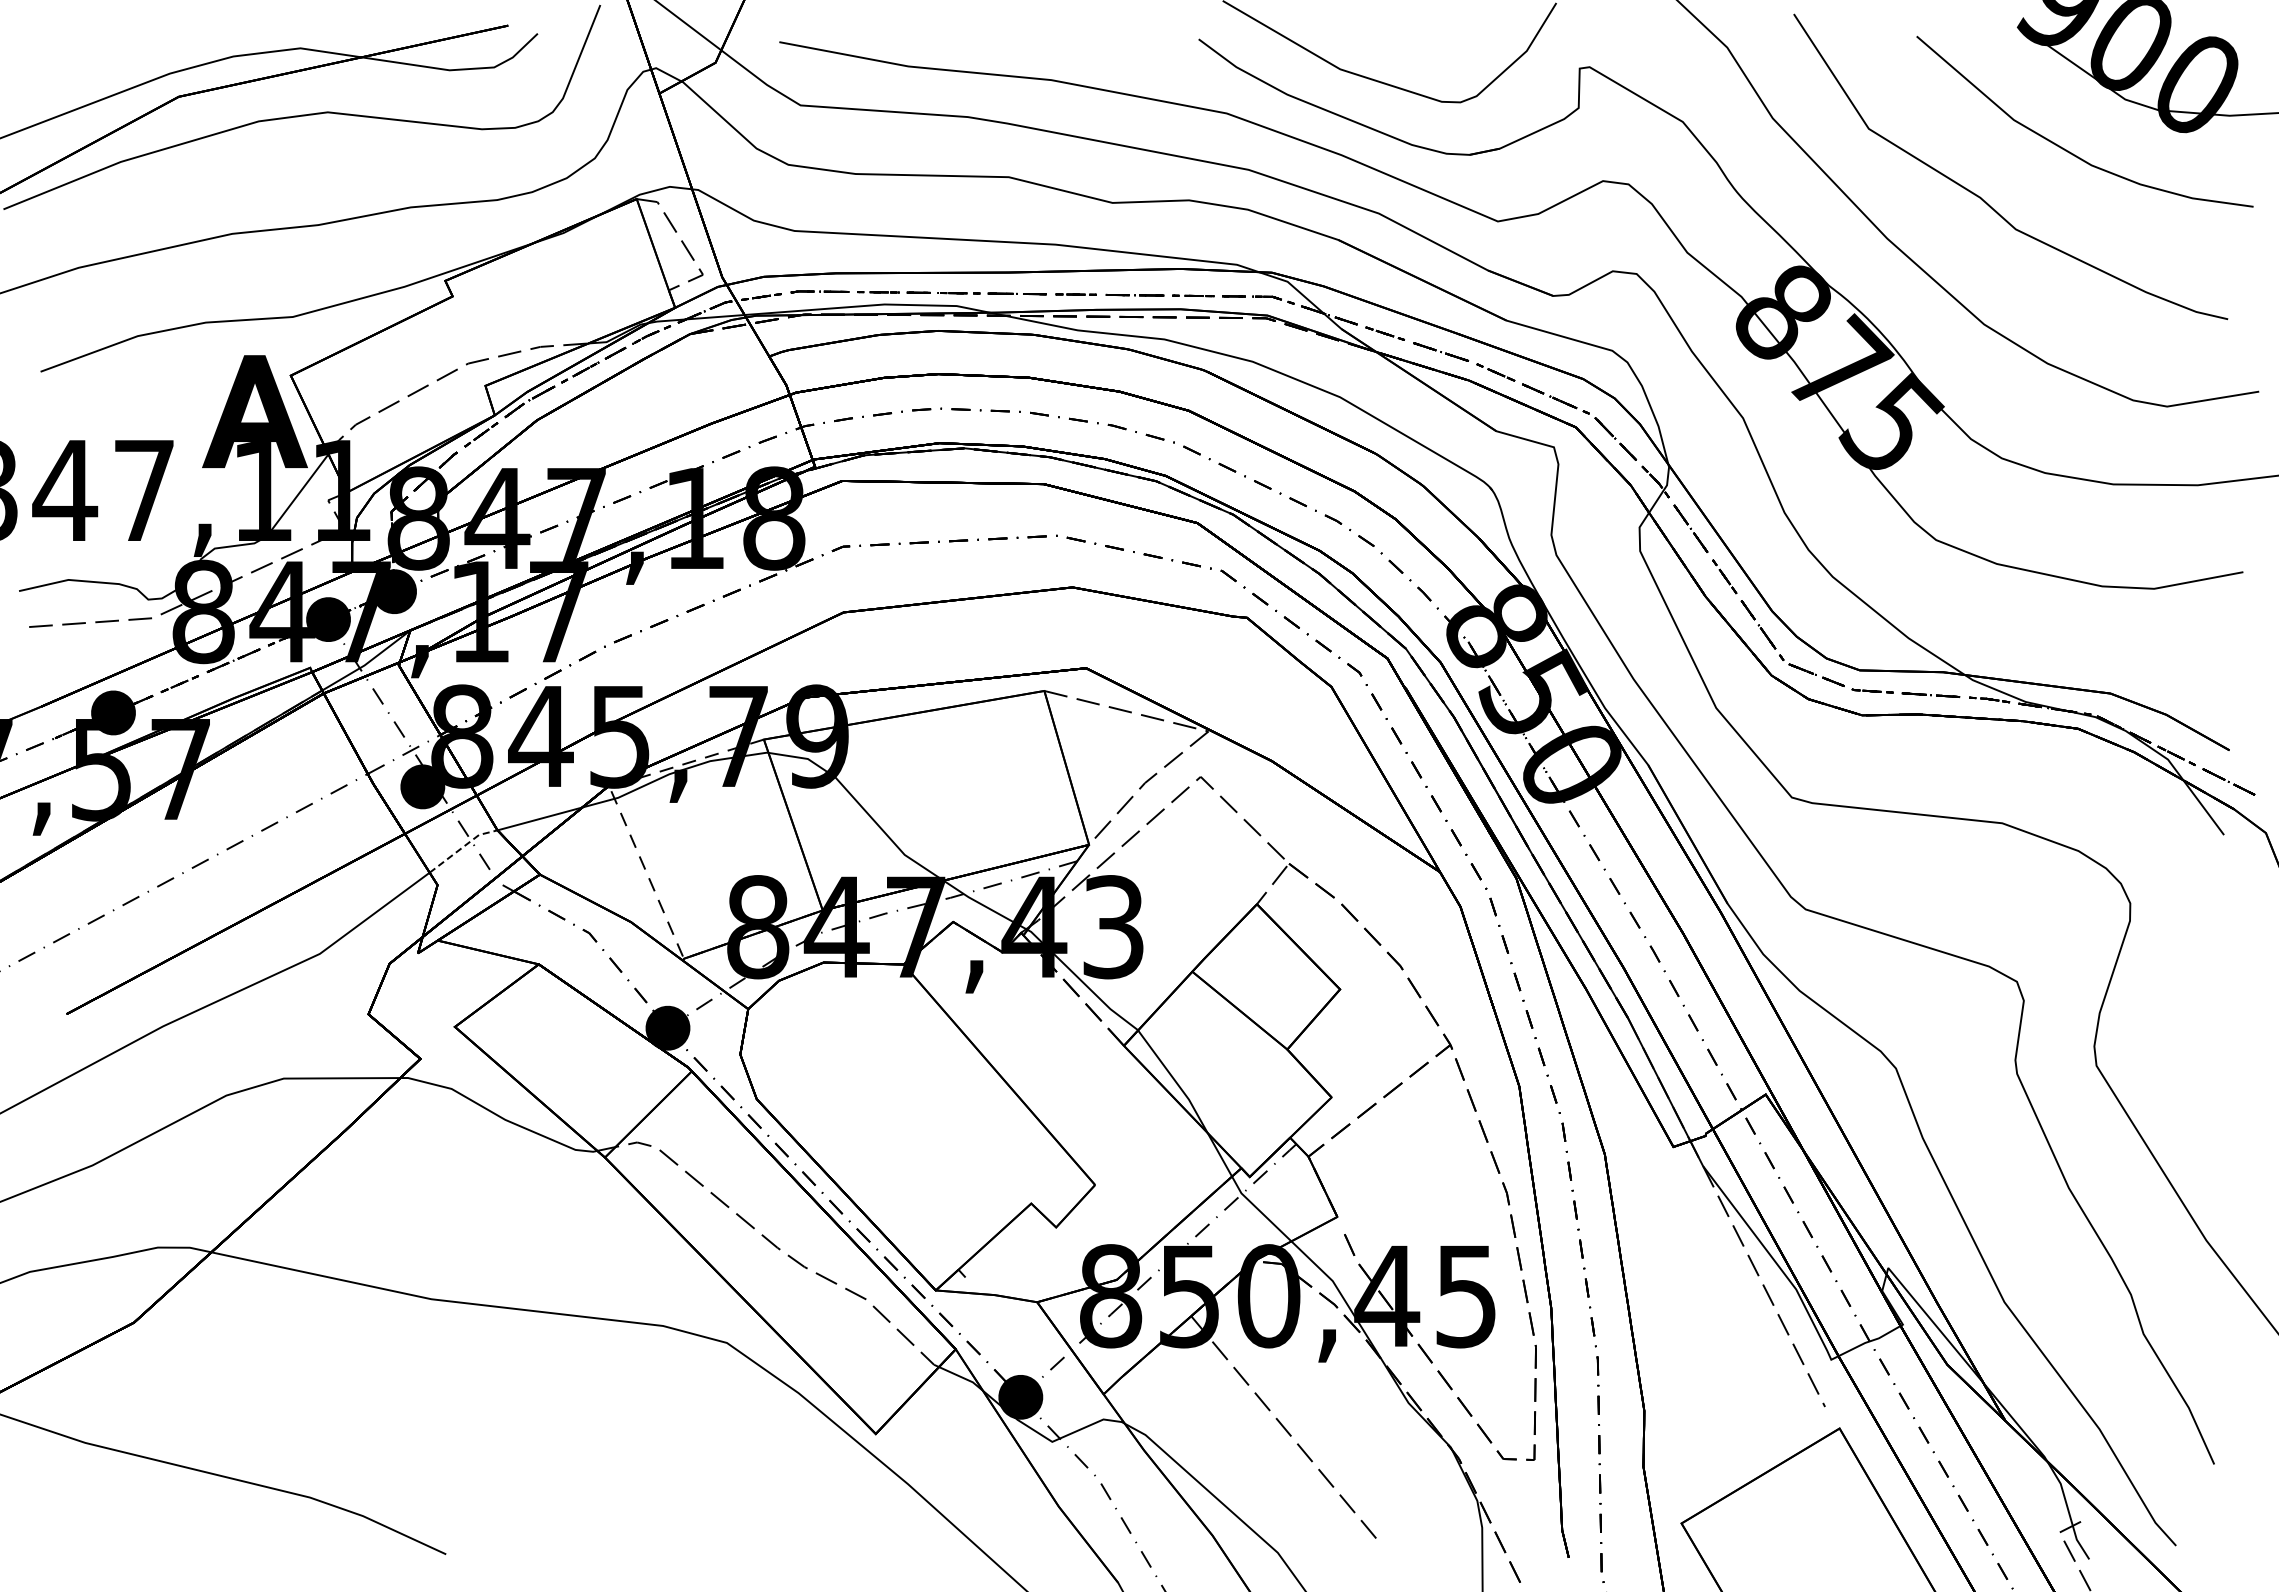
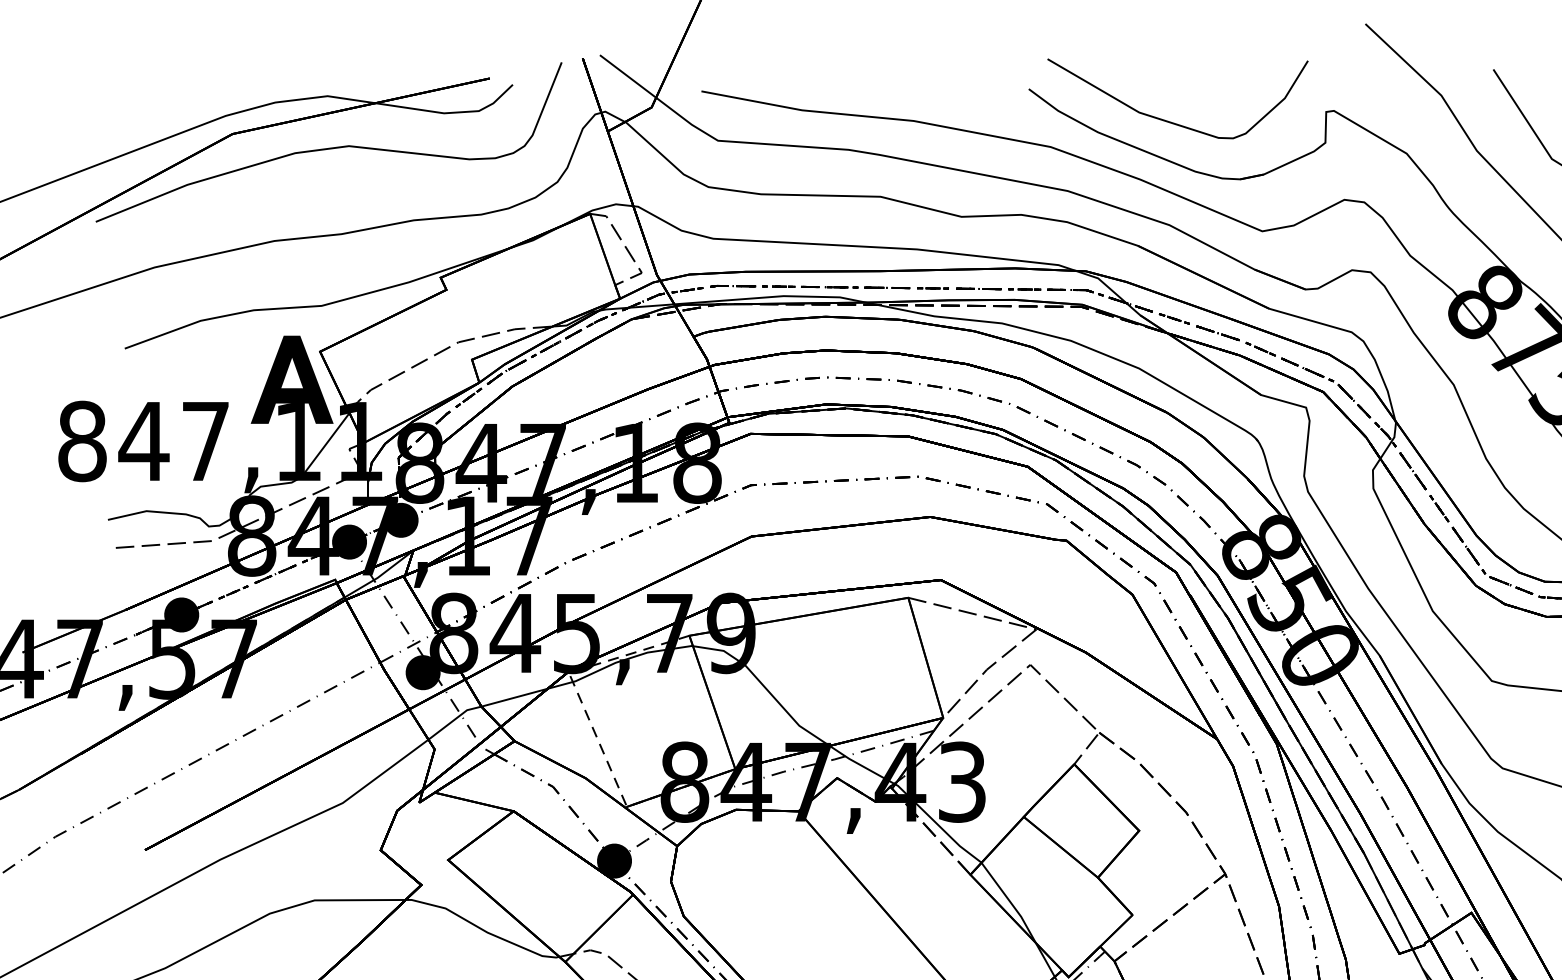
line: (461, 848) -> (453, 720), dashed -> solid

